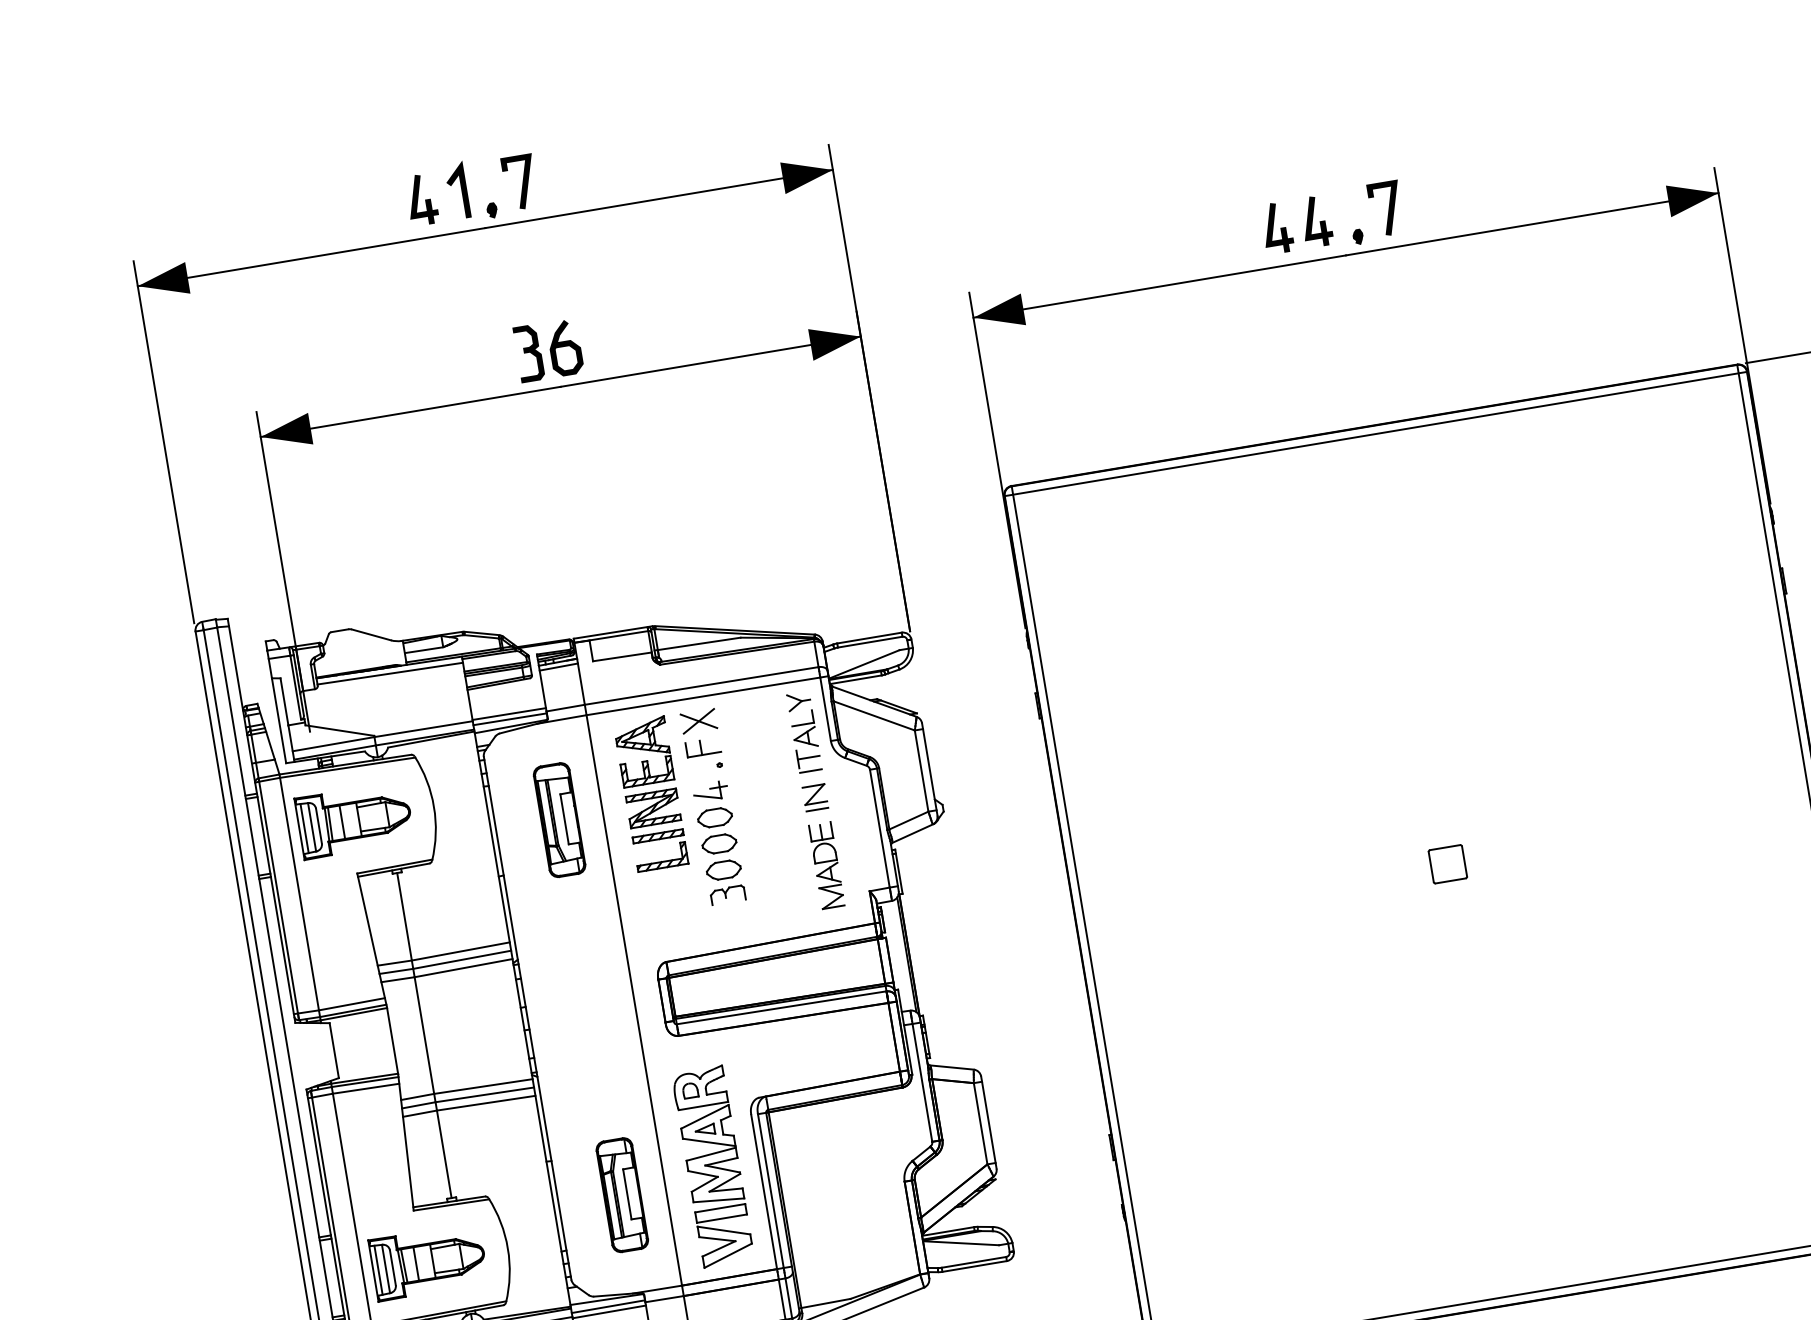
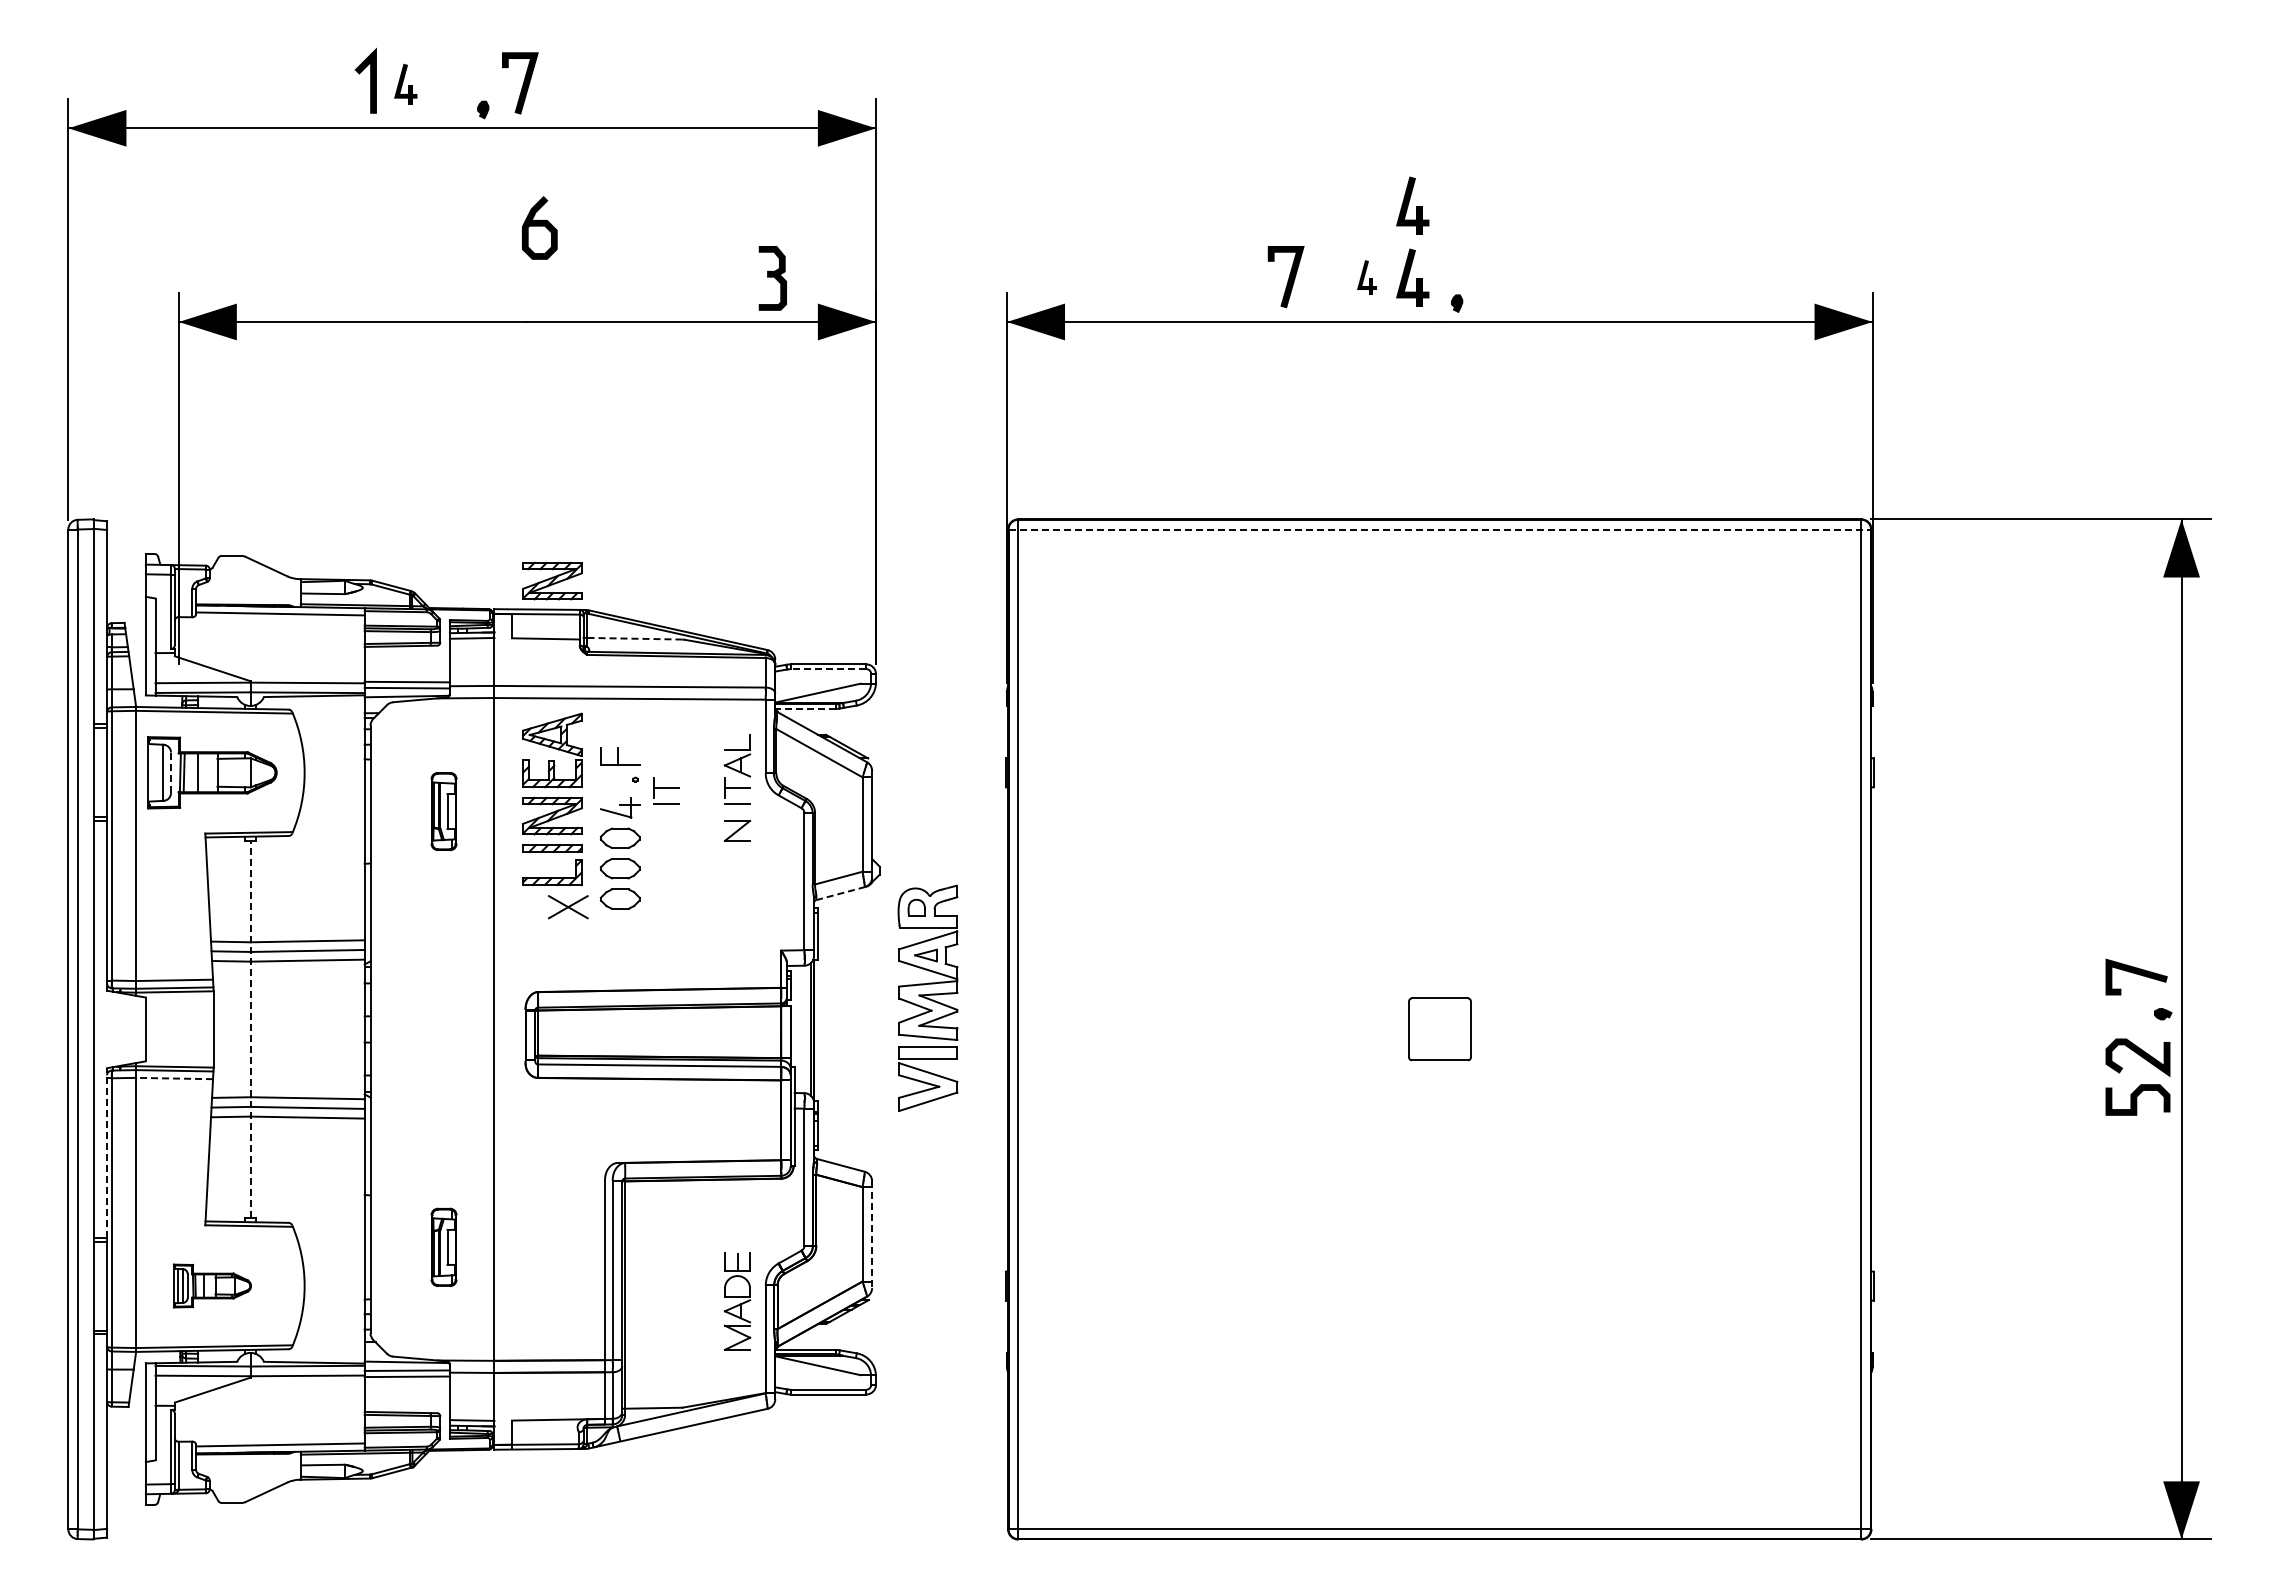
part: (1305, 159) -> (1412, 205), added
line: (461, 189) -> (370, 80), moved
part: (421, 199) -> (405, 84), size x0.7
line: (1388, 208) -> (1288, 277), moved
part: (1276, 227) -> (1366, 277), size x0.6
curve: (564, 346) -> (539, 226), moved
part: (528, 353) -> (772, 278), moved
line: (1376, 433) -> (1440, 529), solid -> dashed
part: (619, 605) -> (552, 580), added
line: (869, 642) -> (828, 669), solid -> dashed
line: (698, 643) -> (634, 638), solid -> dashed
line: (854, 679) -> (804, 708), solid -> dashed
part: (798, 701) -> (736, 722), removed
part: (698, 721) -> (567, 907), moved
part: (747, 770) -> (666, 790), added
line: (817, 809) -> (737, 848), removed
part: (559, 820) -> (443, 811), size x0.6
line: (319, 826) -> (171, 773), solid -> dashed
line: (304, 828) -> (154, 772), removed
line: (913, 833) -> (841, 893), solid -> dashed
part: (1447, 864) -> (1439, 1029), size x1.6
part: (826, 865) -> (737, 1301), moved
part: (727, 894) -> (619, 927), removed
line: (424, 1035) -> (250, 1029), solid -> dashed
line: (366, 1088) -> (174, 1078), solid -> dashed
line: (989, 1123) -> (872, 1235), solid -> dashed
line: (319, 1162) -> (107, 1152), solid -> dashed
part: (712, 1166) -> (927, 997), moved
part: (621, 1195) -> (443, 1247), size x0.6
part: (428, 1261) -> (212, 1285), size x0.6

